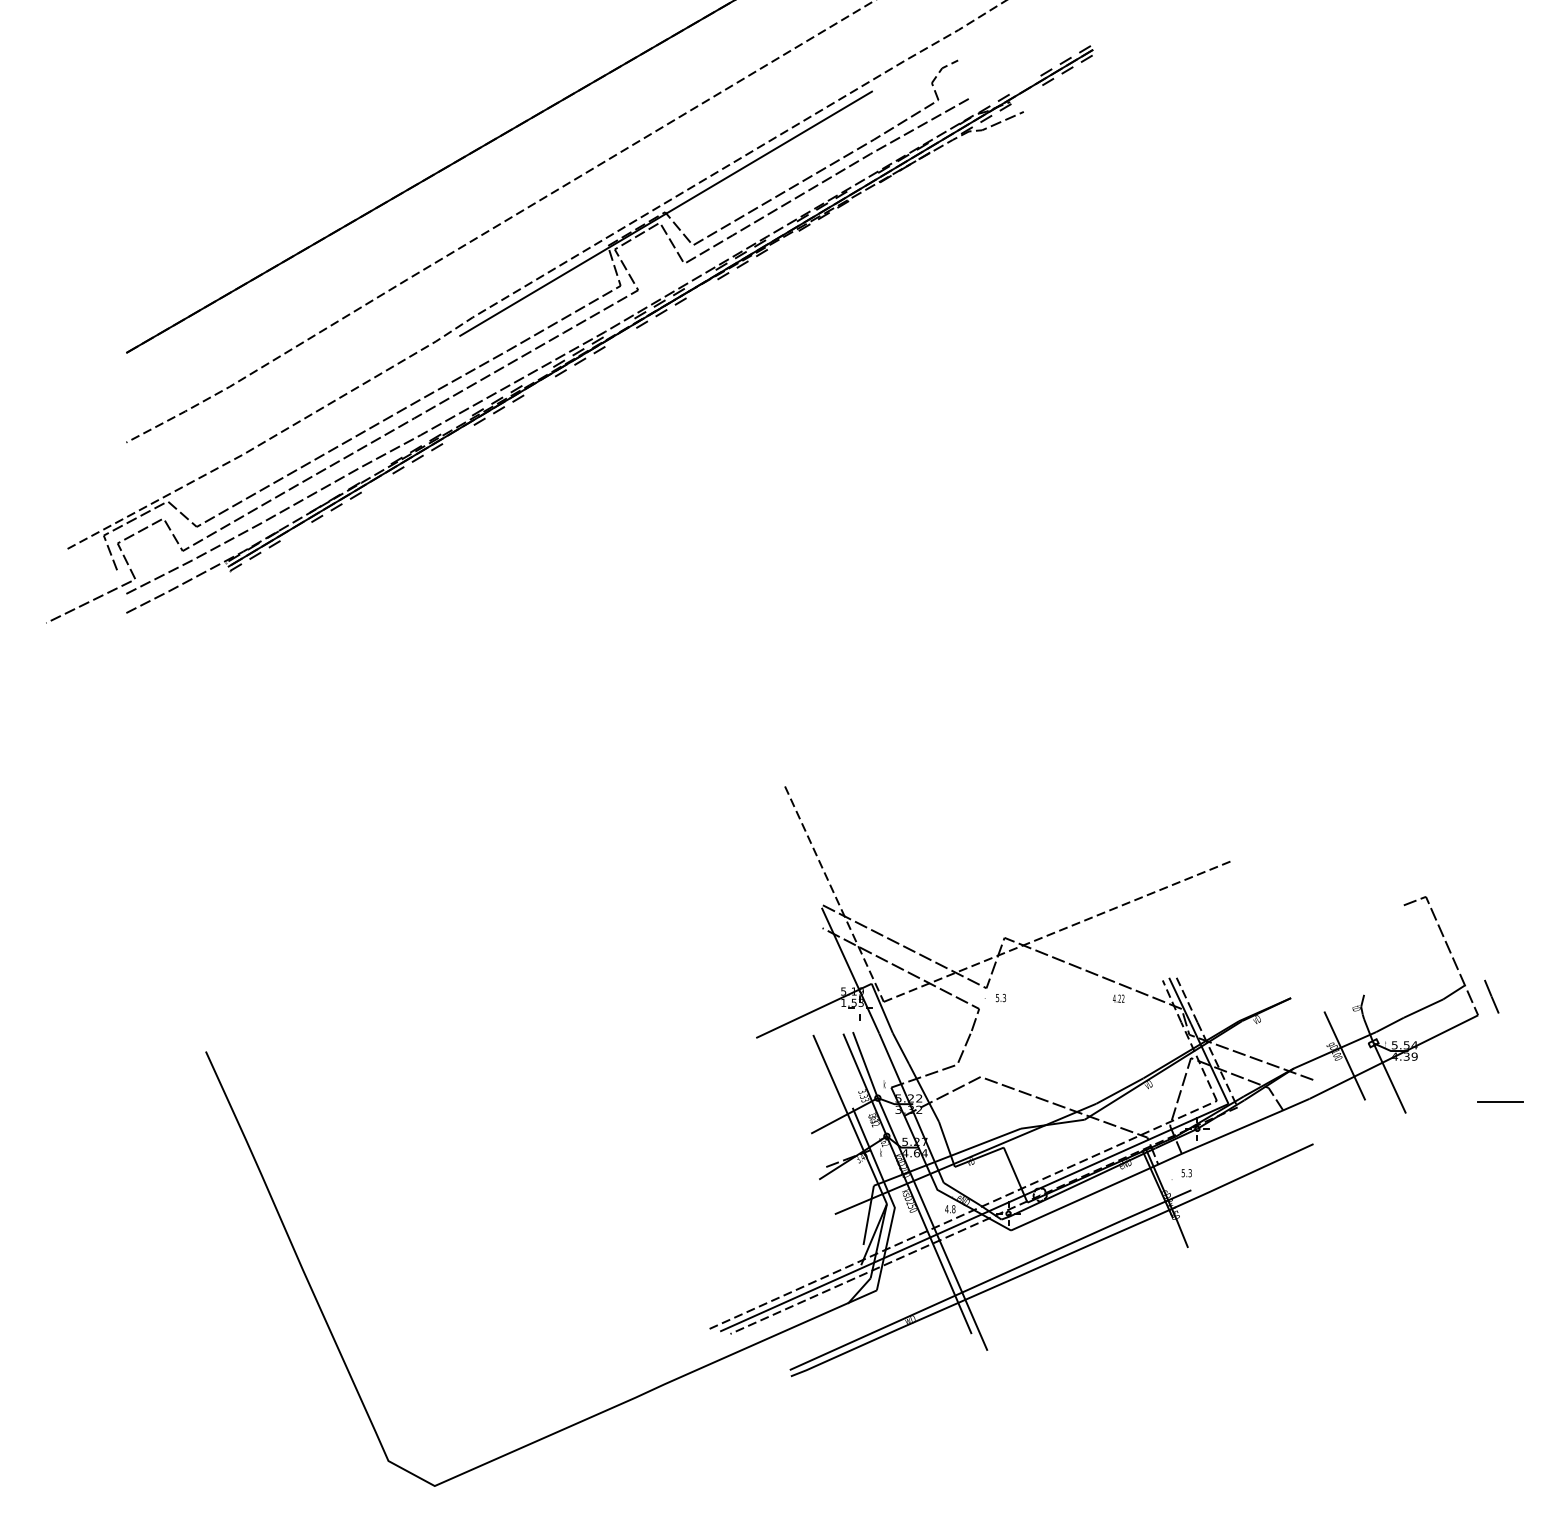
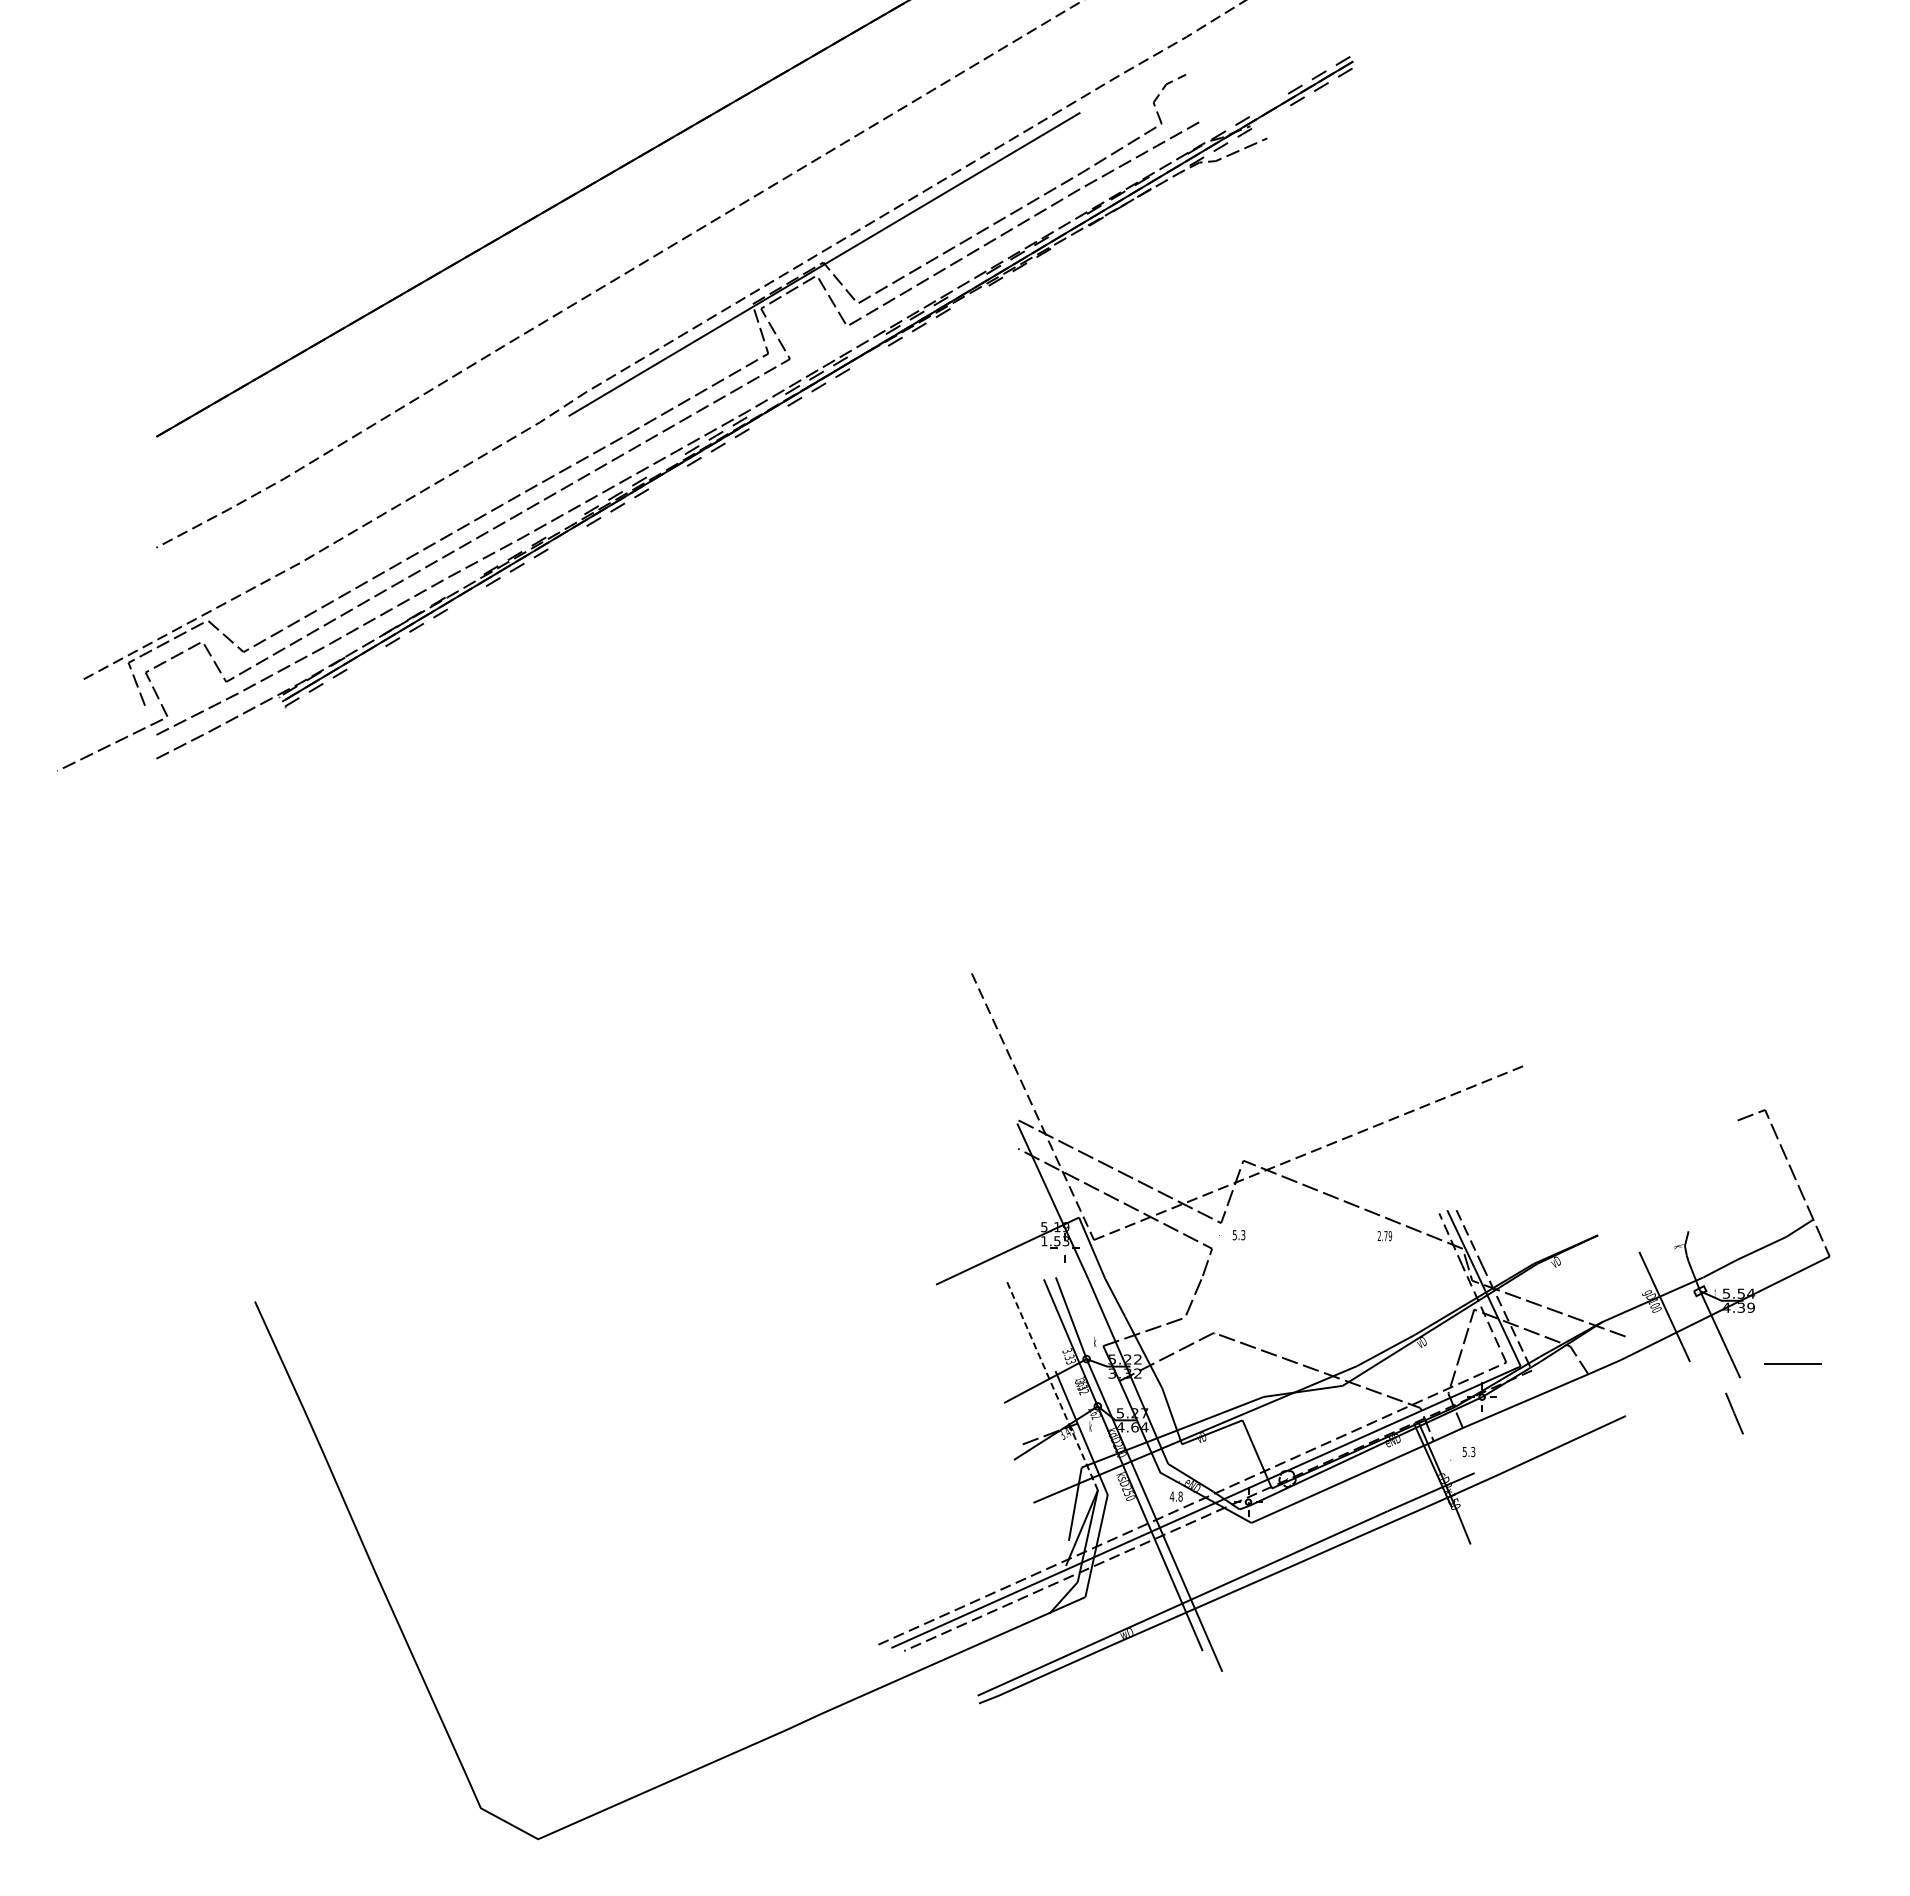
line: (1491, 996) -> (1734, 1413), moved
text: (1118, 999) -> (1384, 1236), 4.22 -> 2.79
text: (1356, 1007) -> (1679, 1247), tD -> k
line: (1499, 1101) -> (1792, 1363), moved
line: (850, 1119) -> (1052, 1385), solid -> dashed

